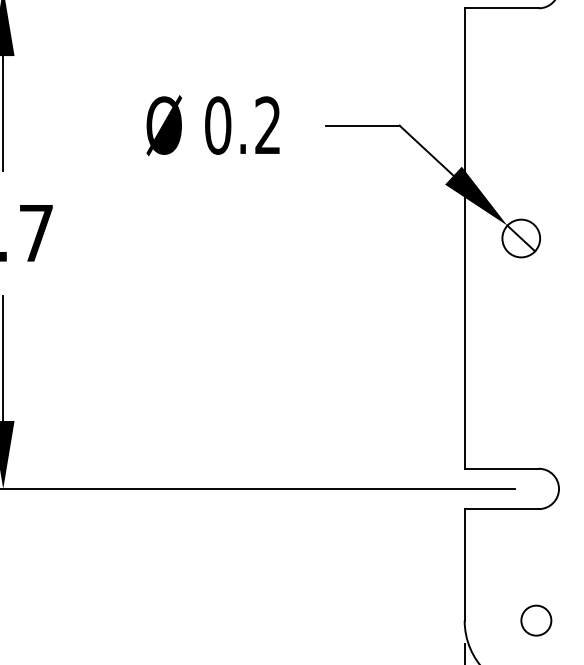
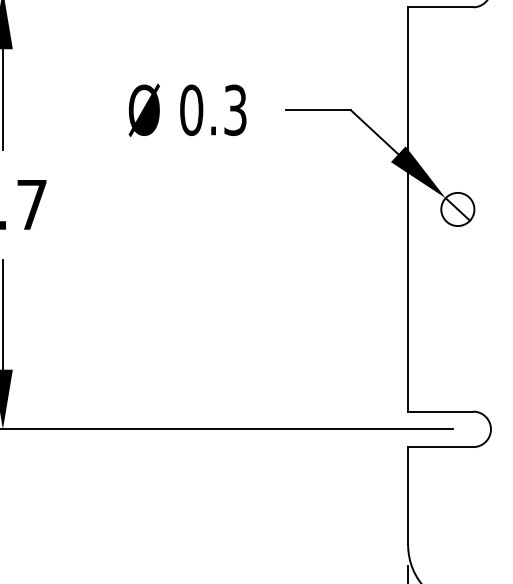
text: (268, 125) -> (235, 110), 0.2 -> 0.3
circle: (536, 621) -> (471, 545), removed

